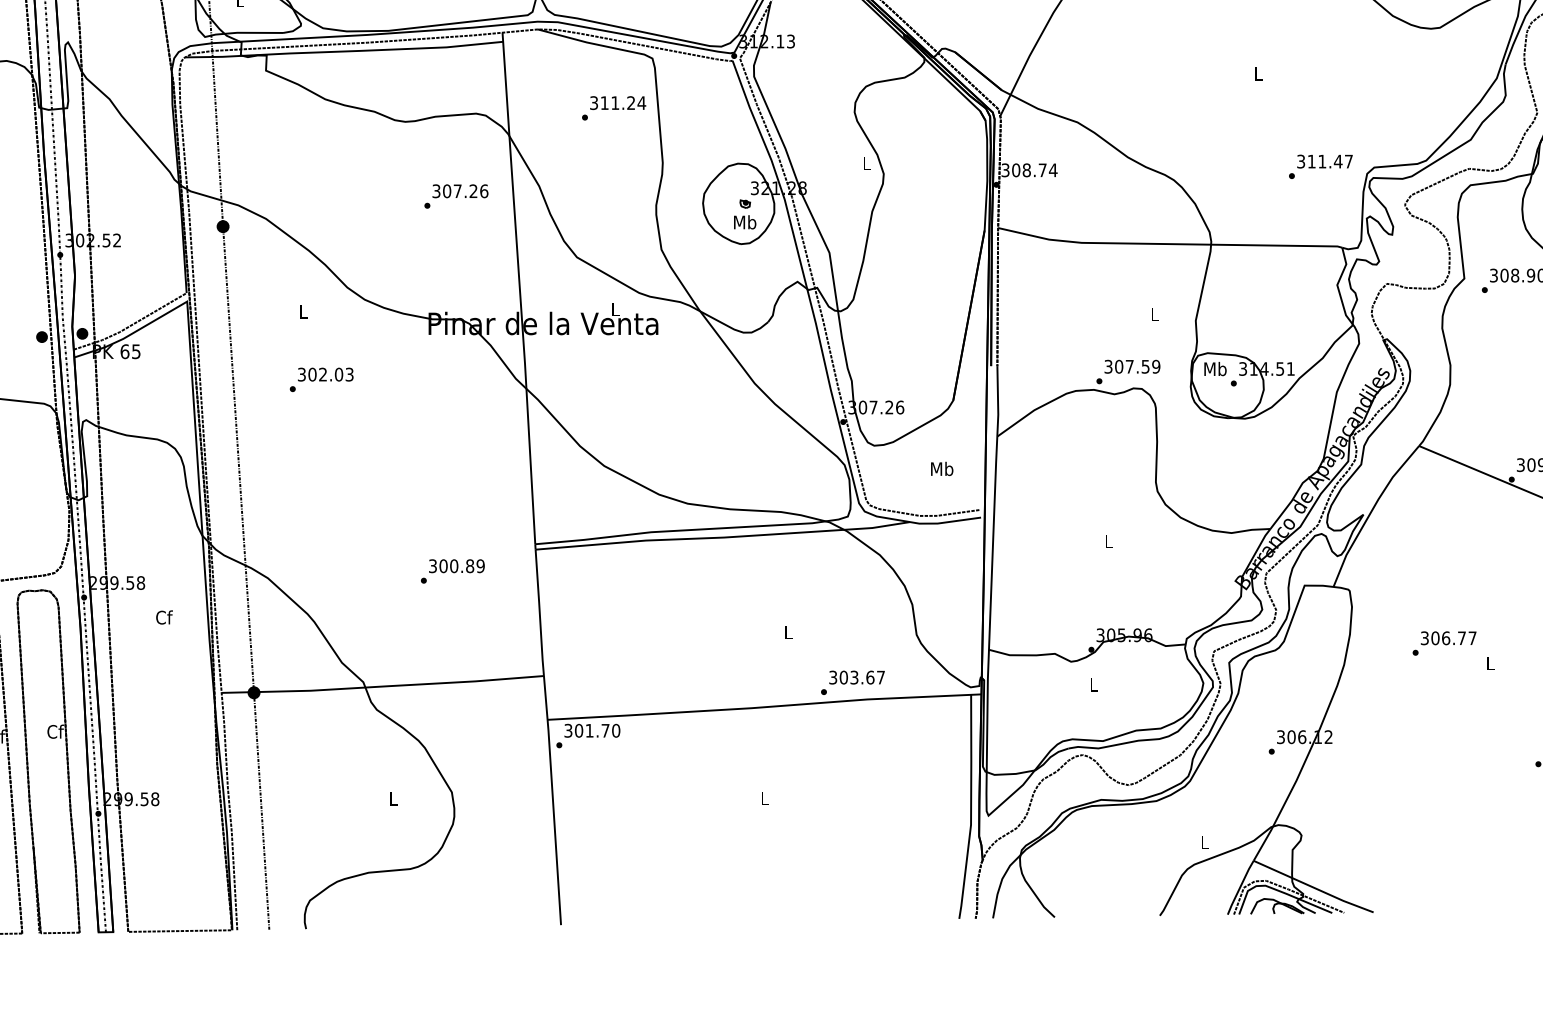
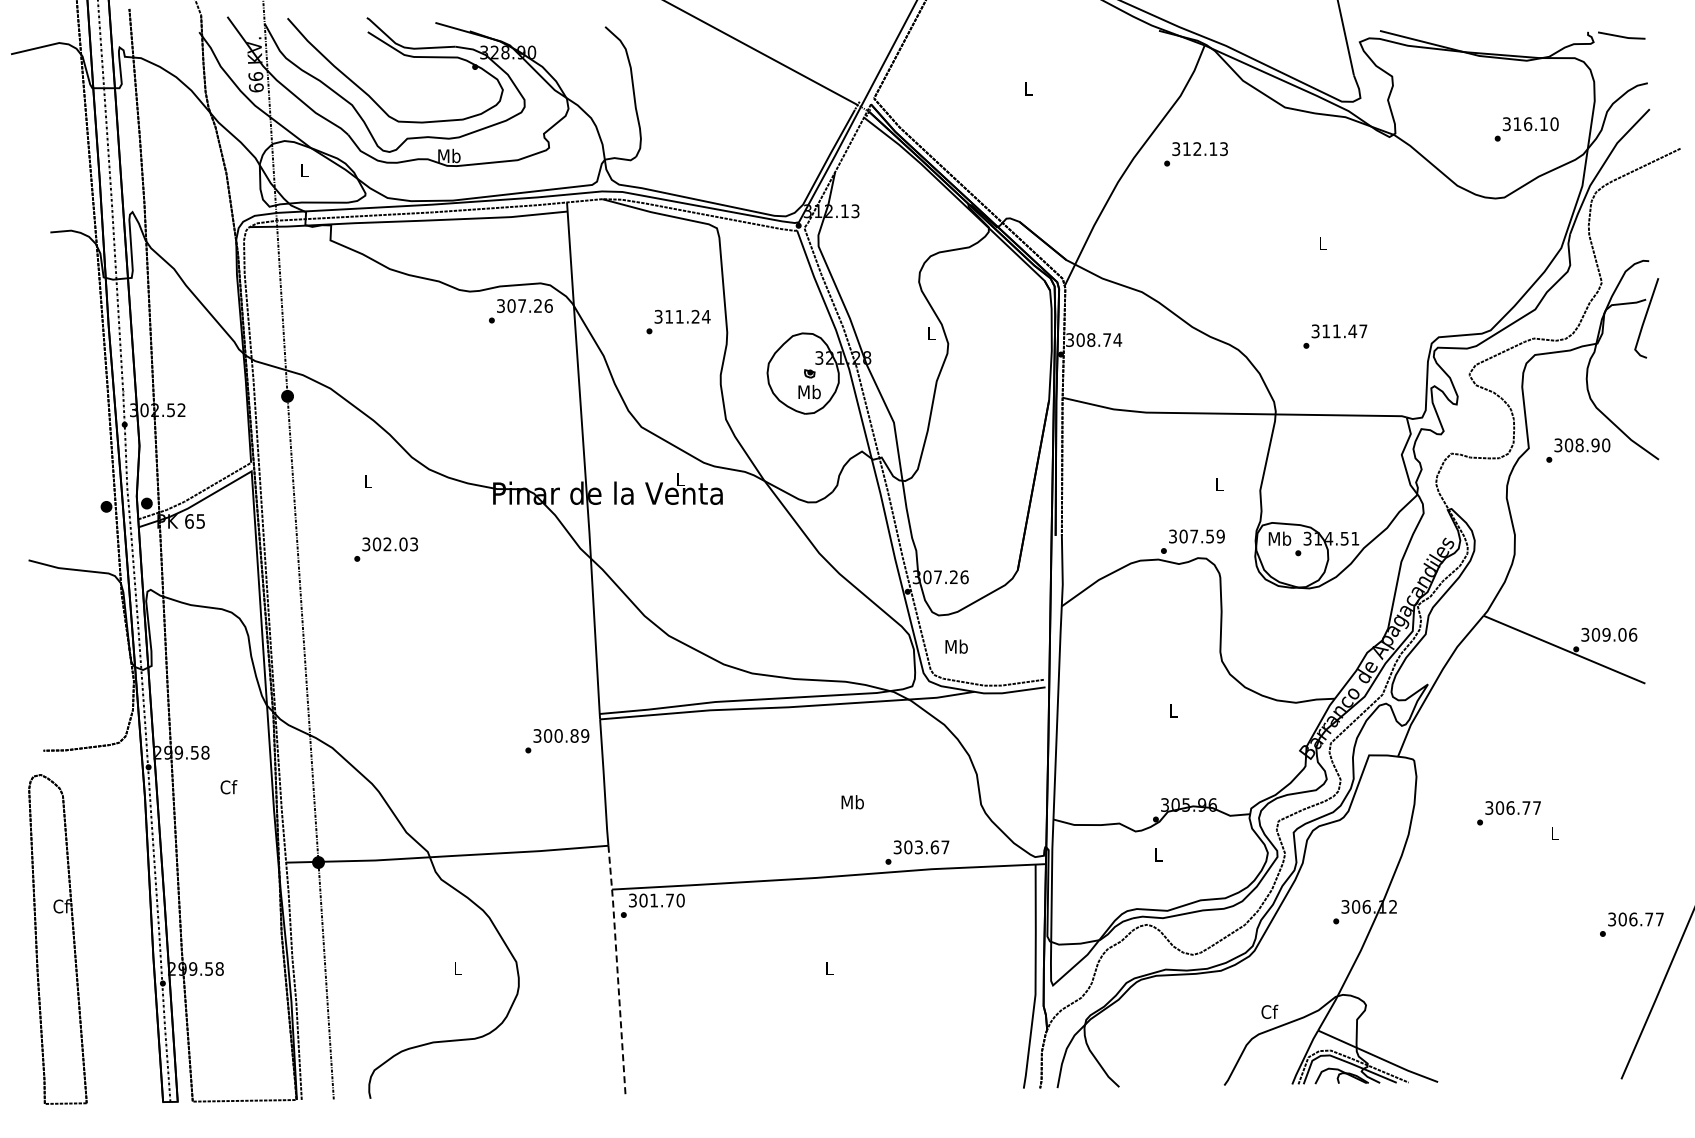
text: (614, 107) -> (678, 321), moved
text: (1321, 166) -> (1335, 336), moved
text: (456, 196) -> (520, 311), moved
text: (942, 468) -> (956, 646), moved
text: (453, 571) -> (557, 741), moved
text: (788, 632) -> (852, 802), L -> Mb
part: (67, 761) -> (131, 931), removed
line: (553, 800) -> (617, 970), solid -> dashed
text: (1205, 841) -> (1269, 1011), L -> Cf

